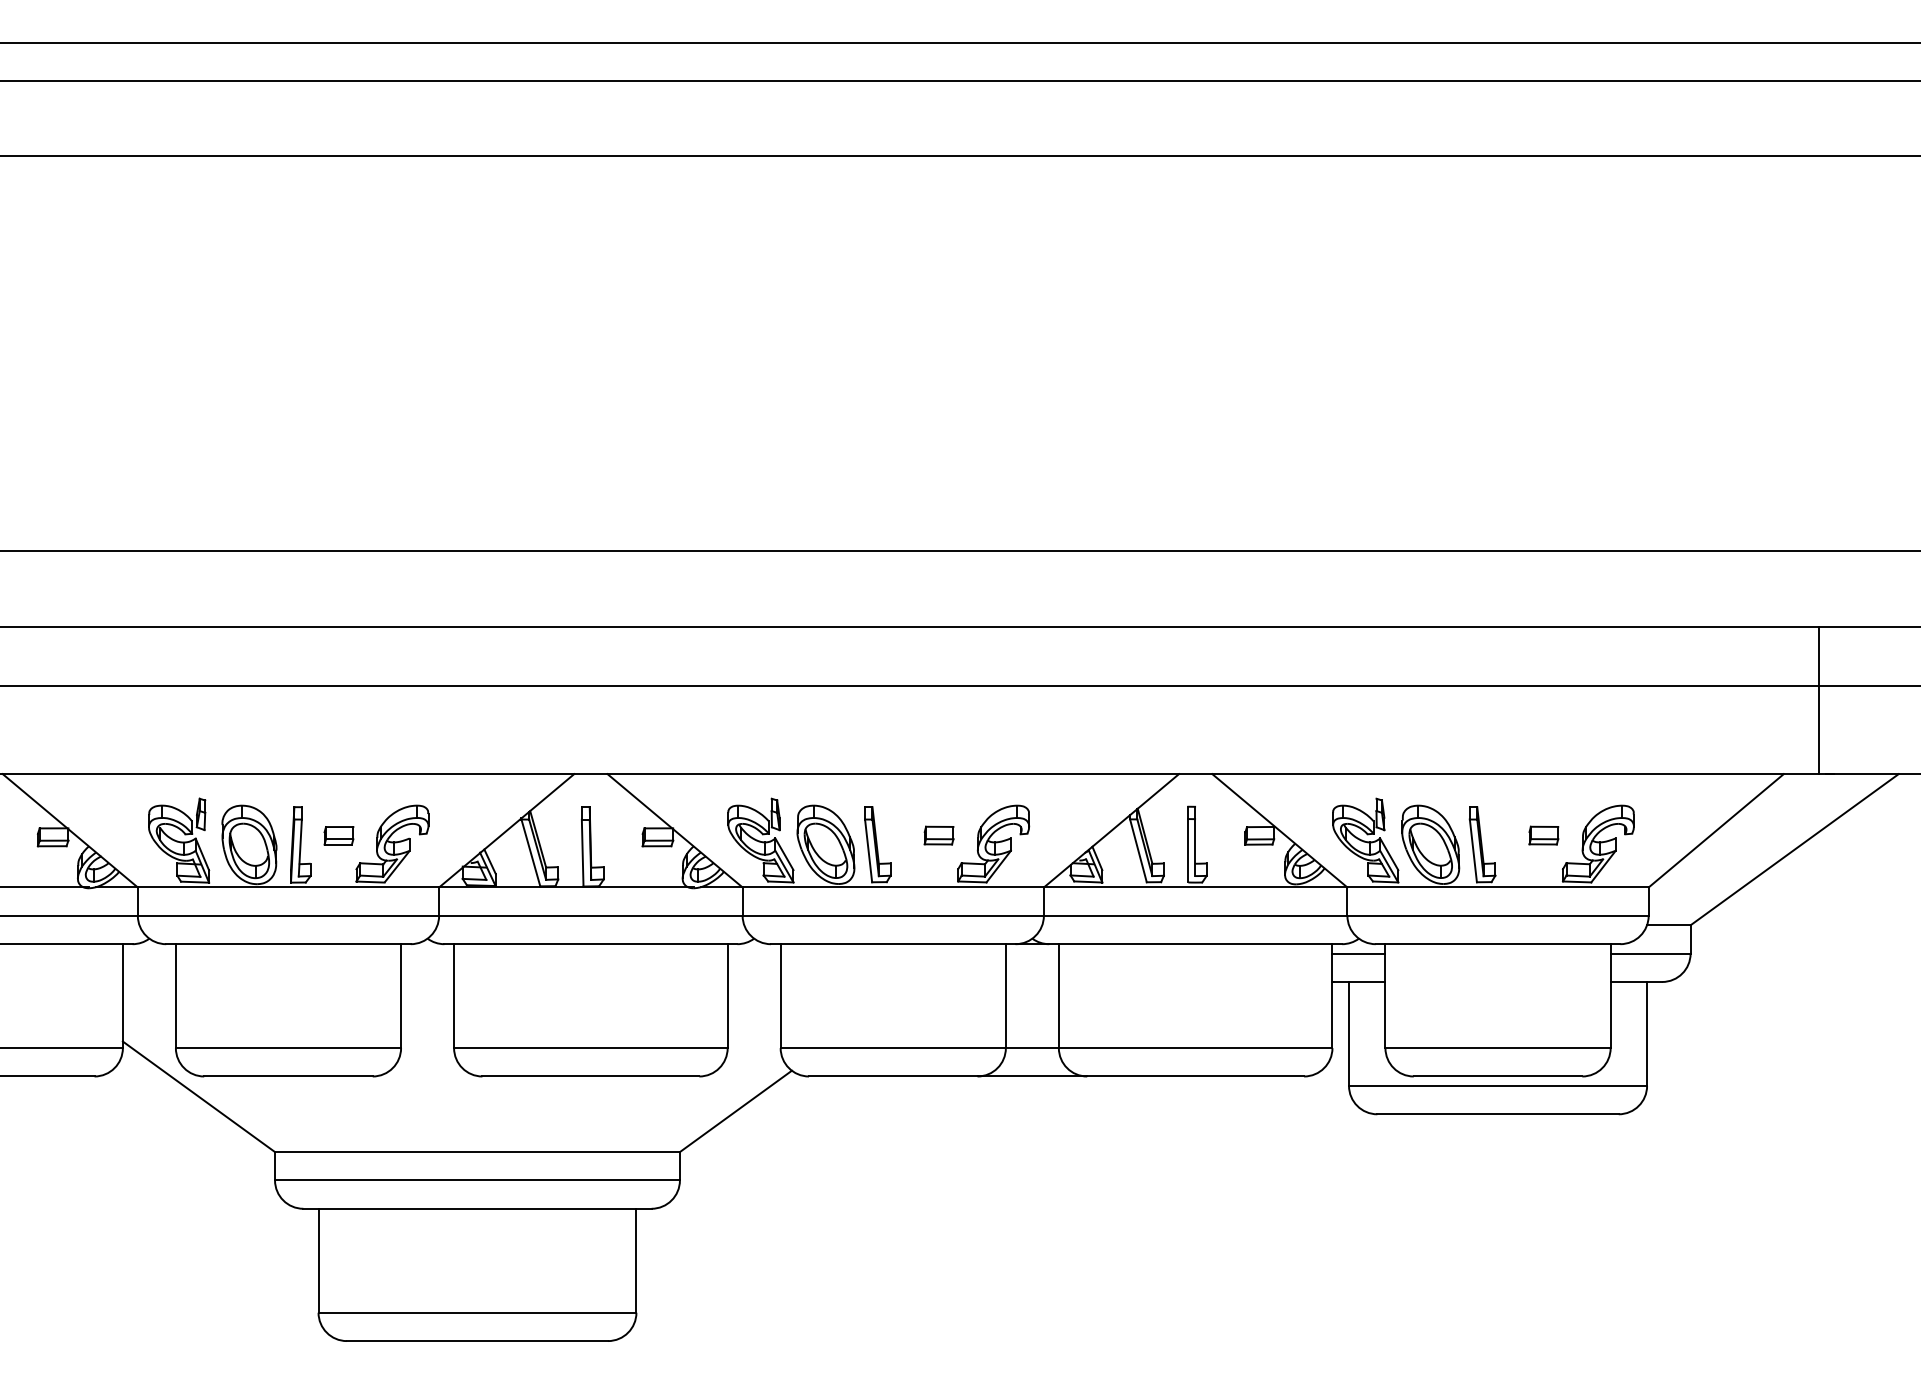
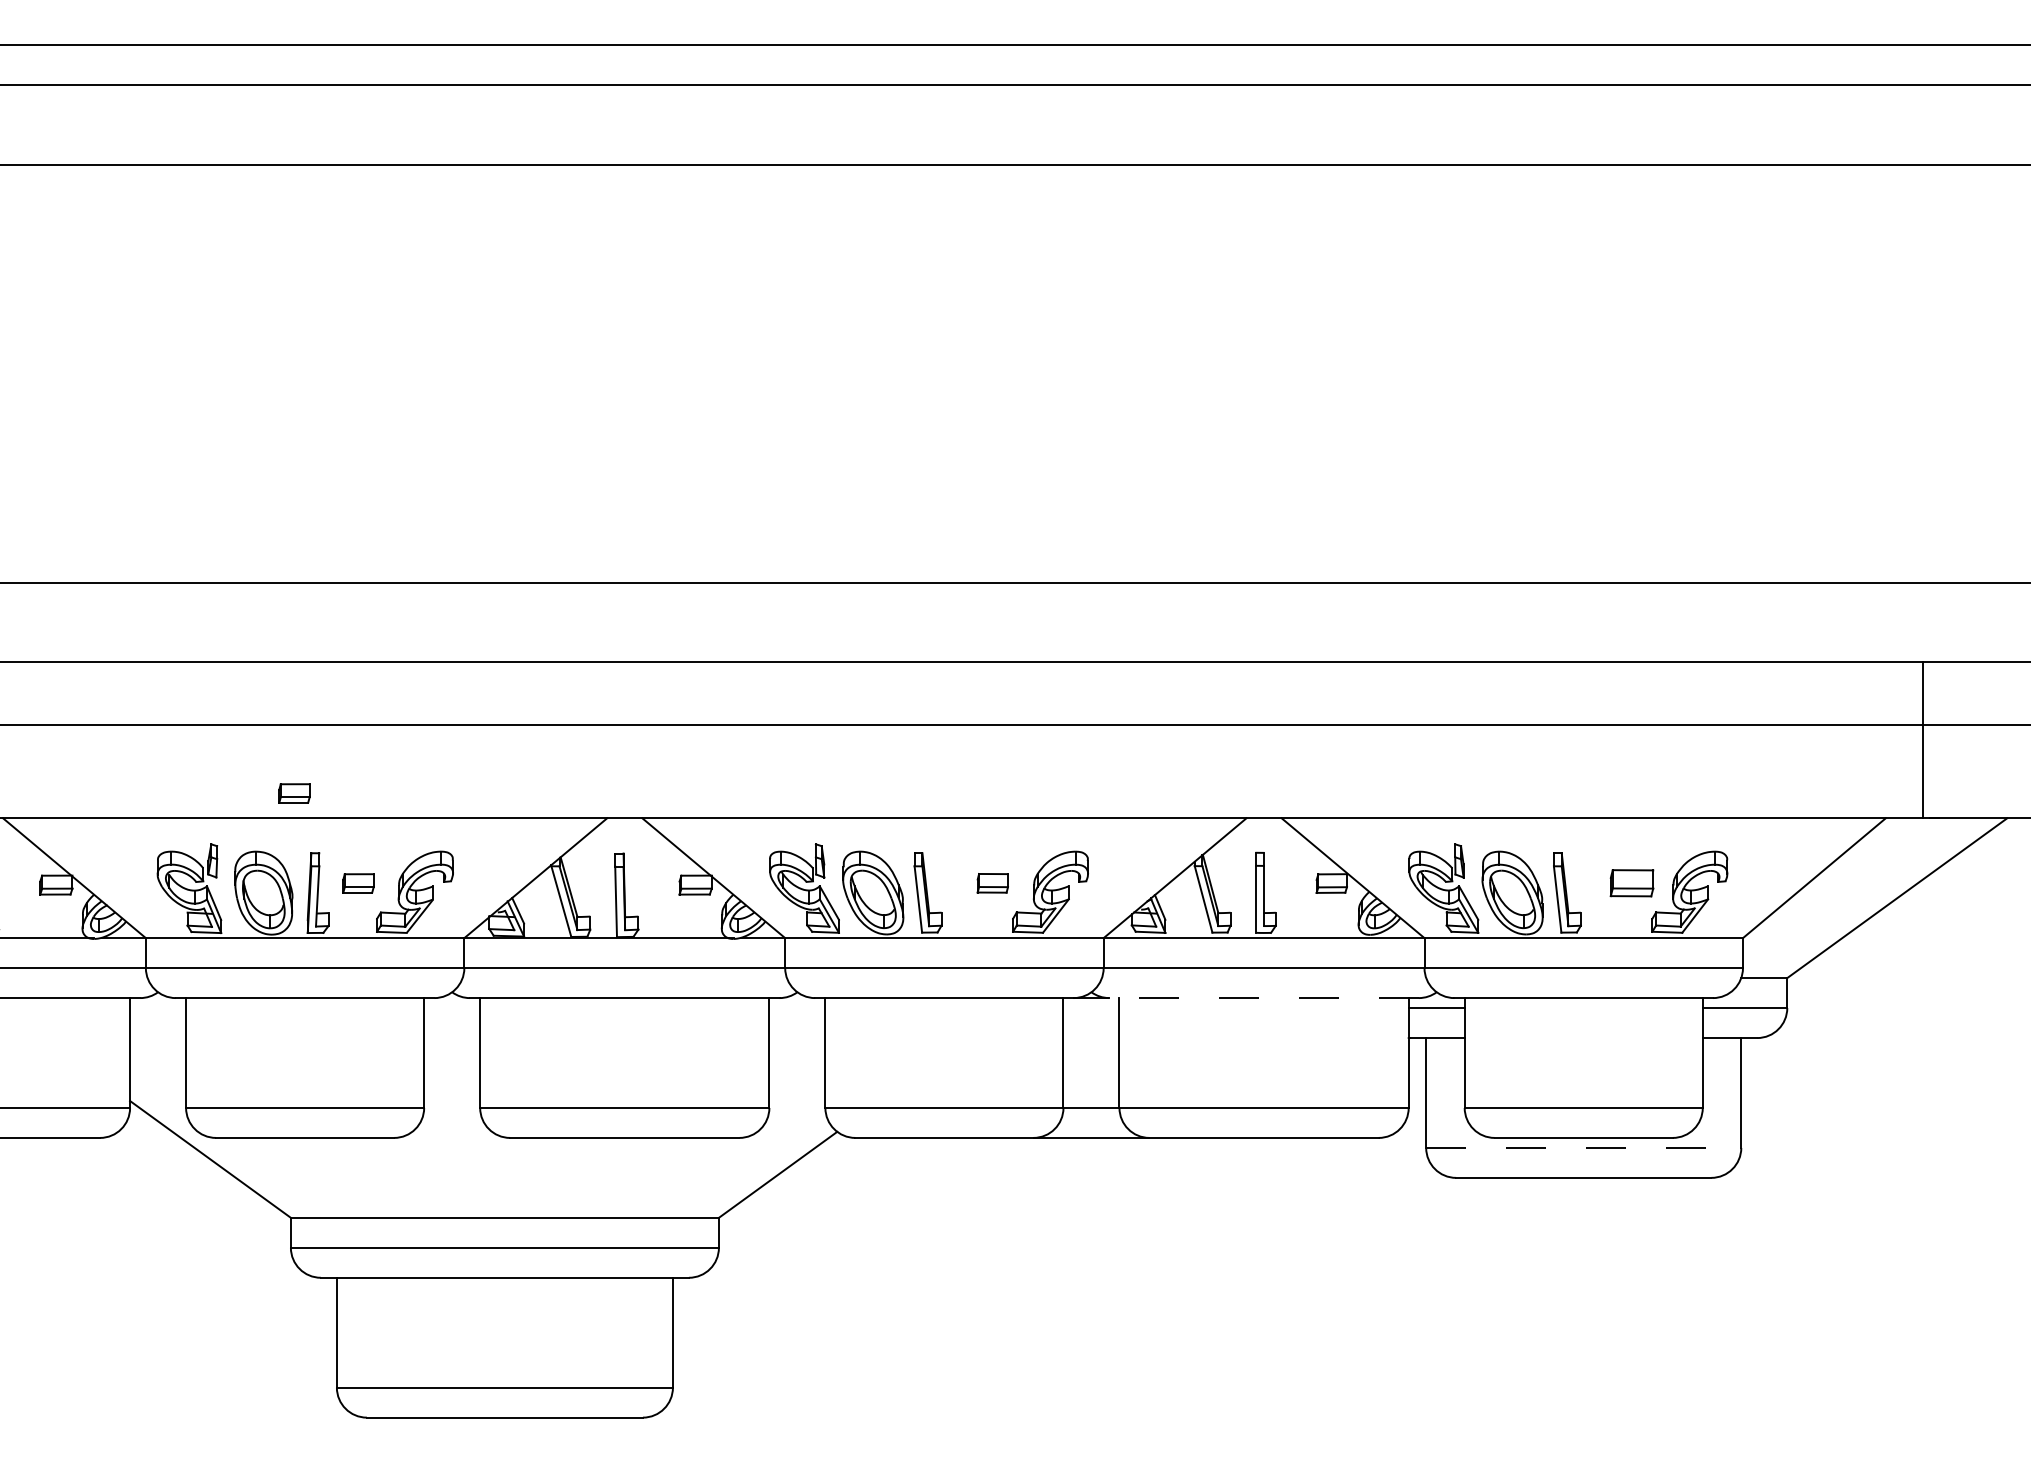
part: (278, 750) -> (294, 793), added
part: (1544, 835) -> (1632, 883), size x1.4
line: (1196, 944) -> (1264, 998), solid -> dashed
line: (1497, 1085) -> (1583, 1147), solid -> dashed

